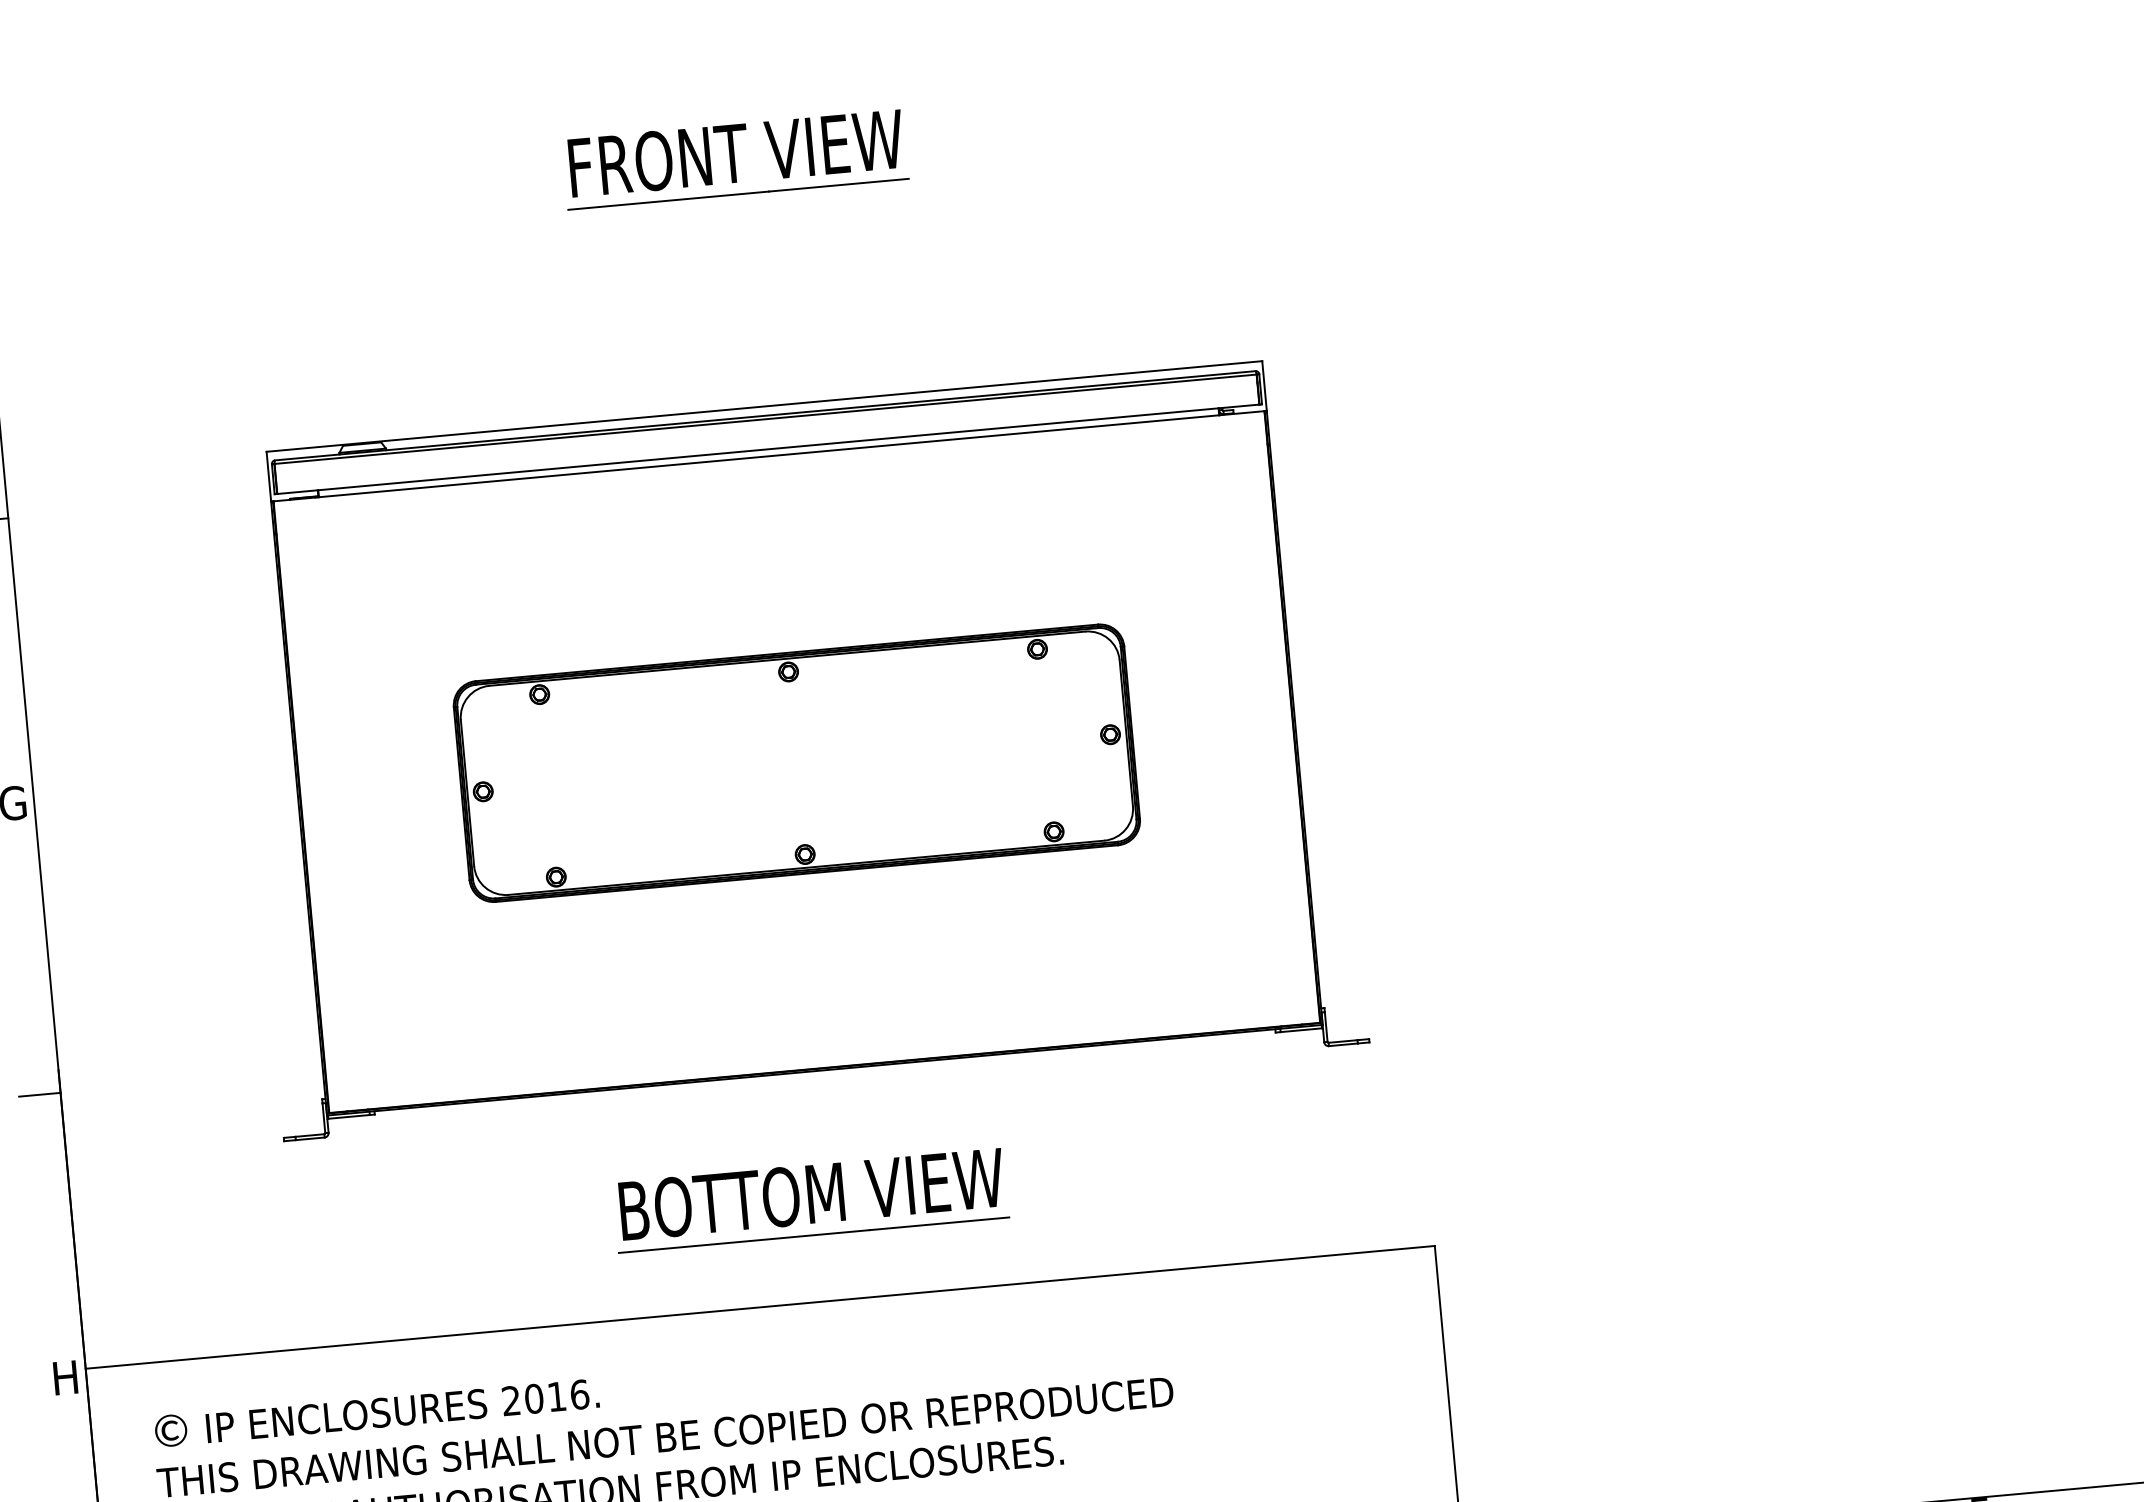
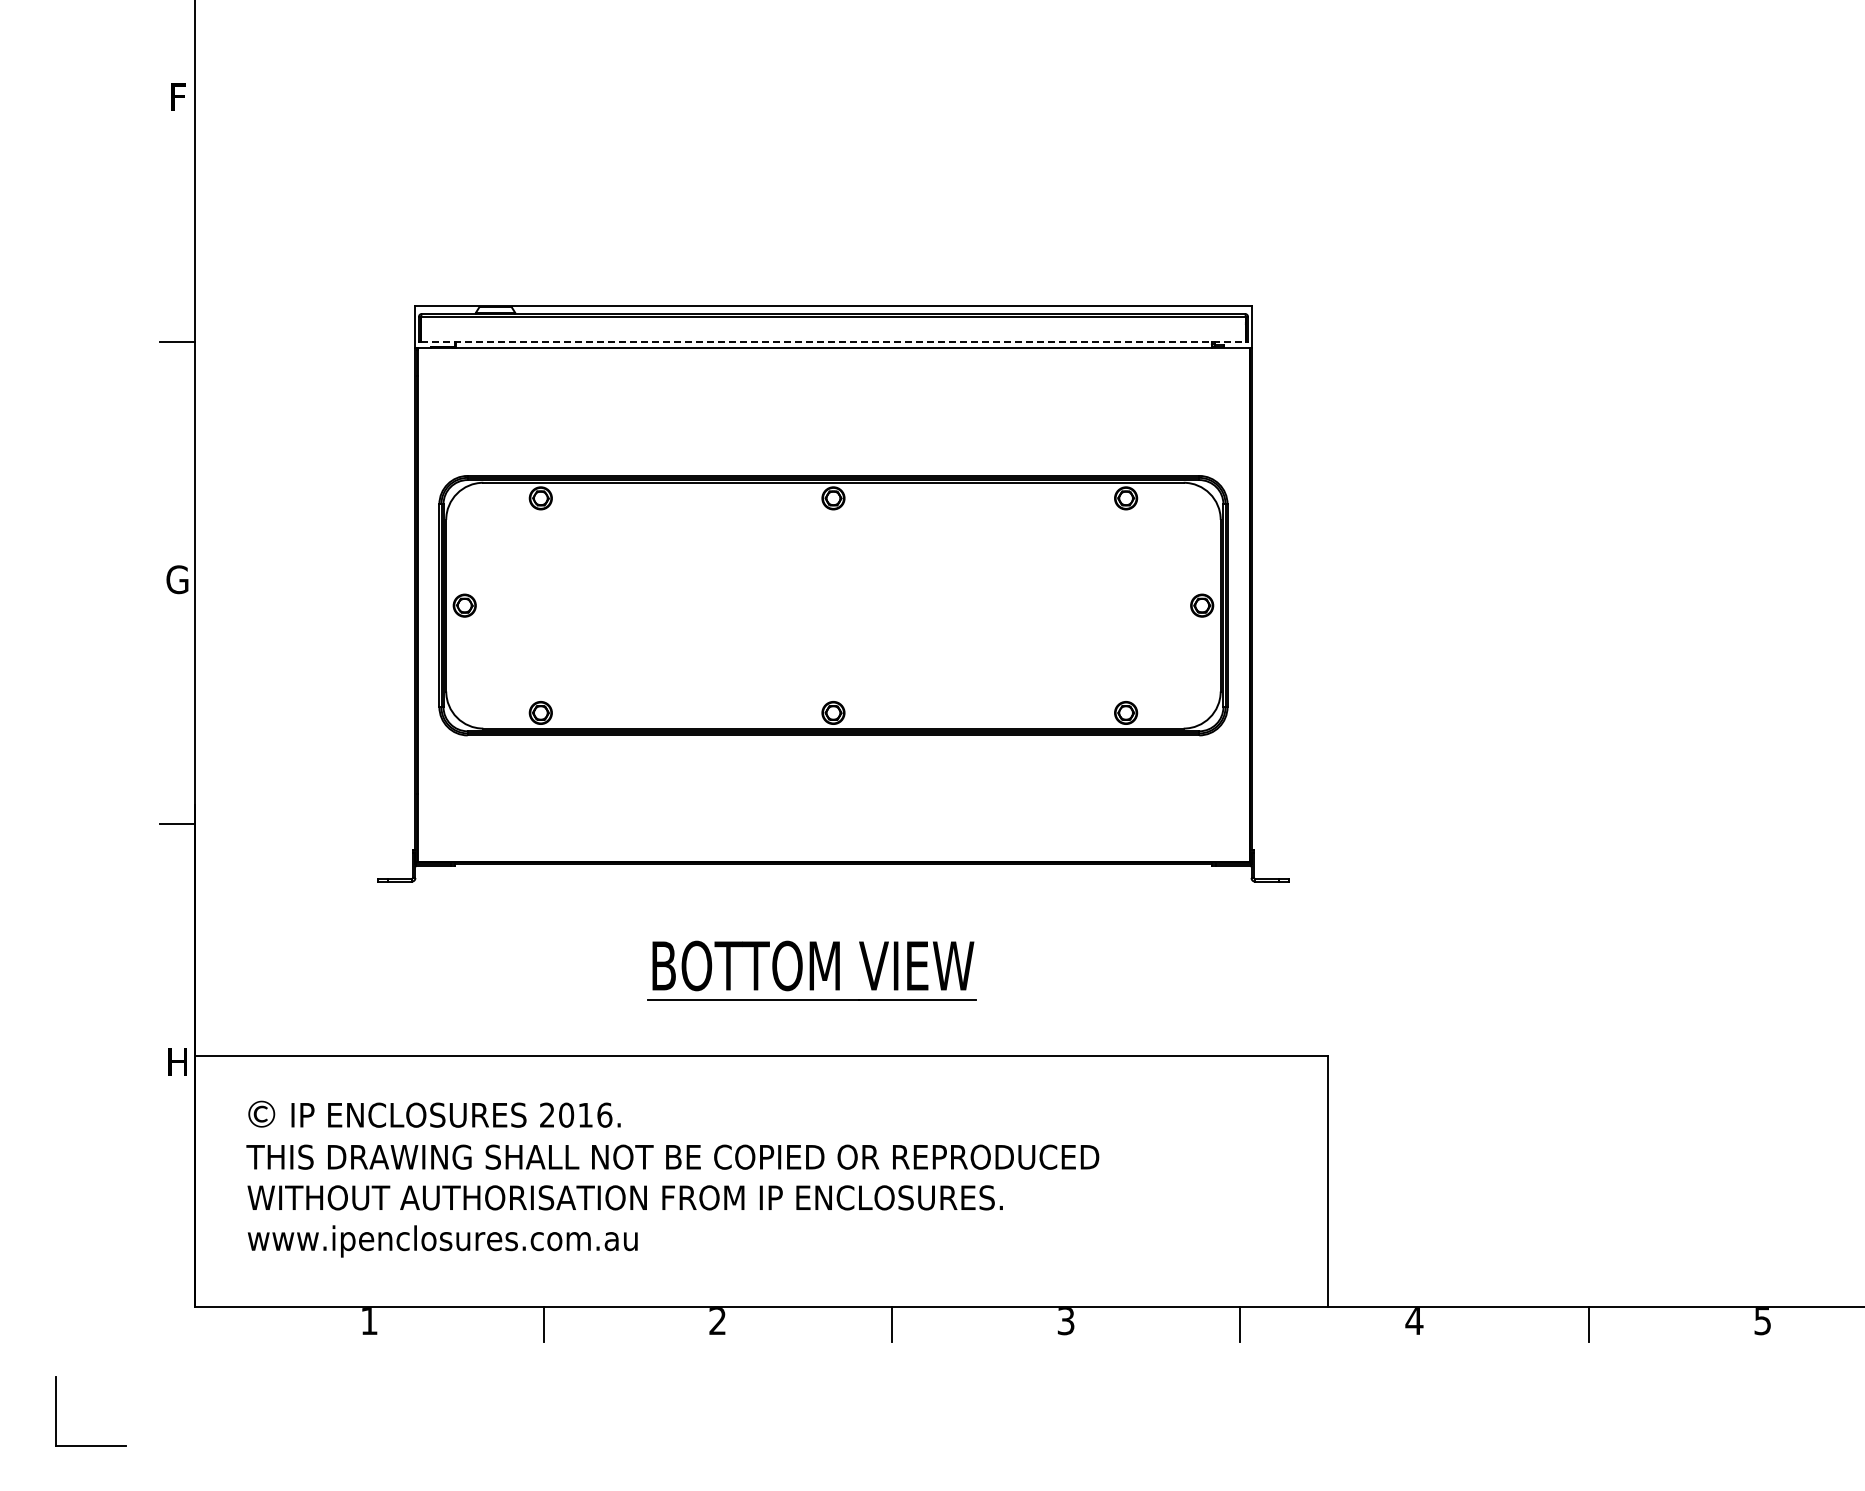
part: (734, 159) -> (827, 98), removed
line: (768, 449) -> (833, 342), solid -> dashed
part: (796, 762) -> (833, 605), size x1.4

